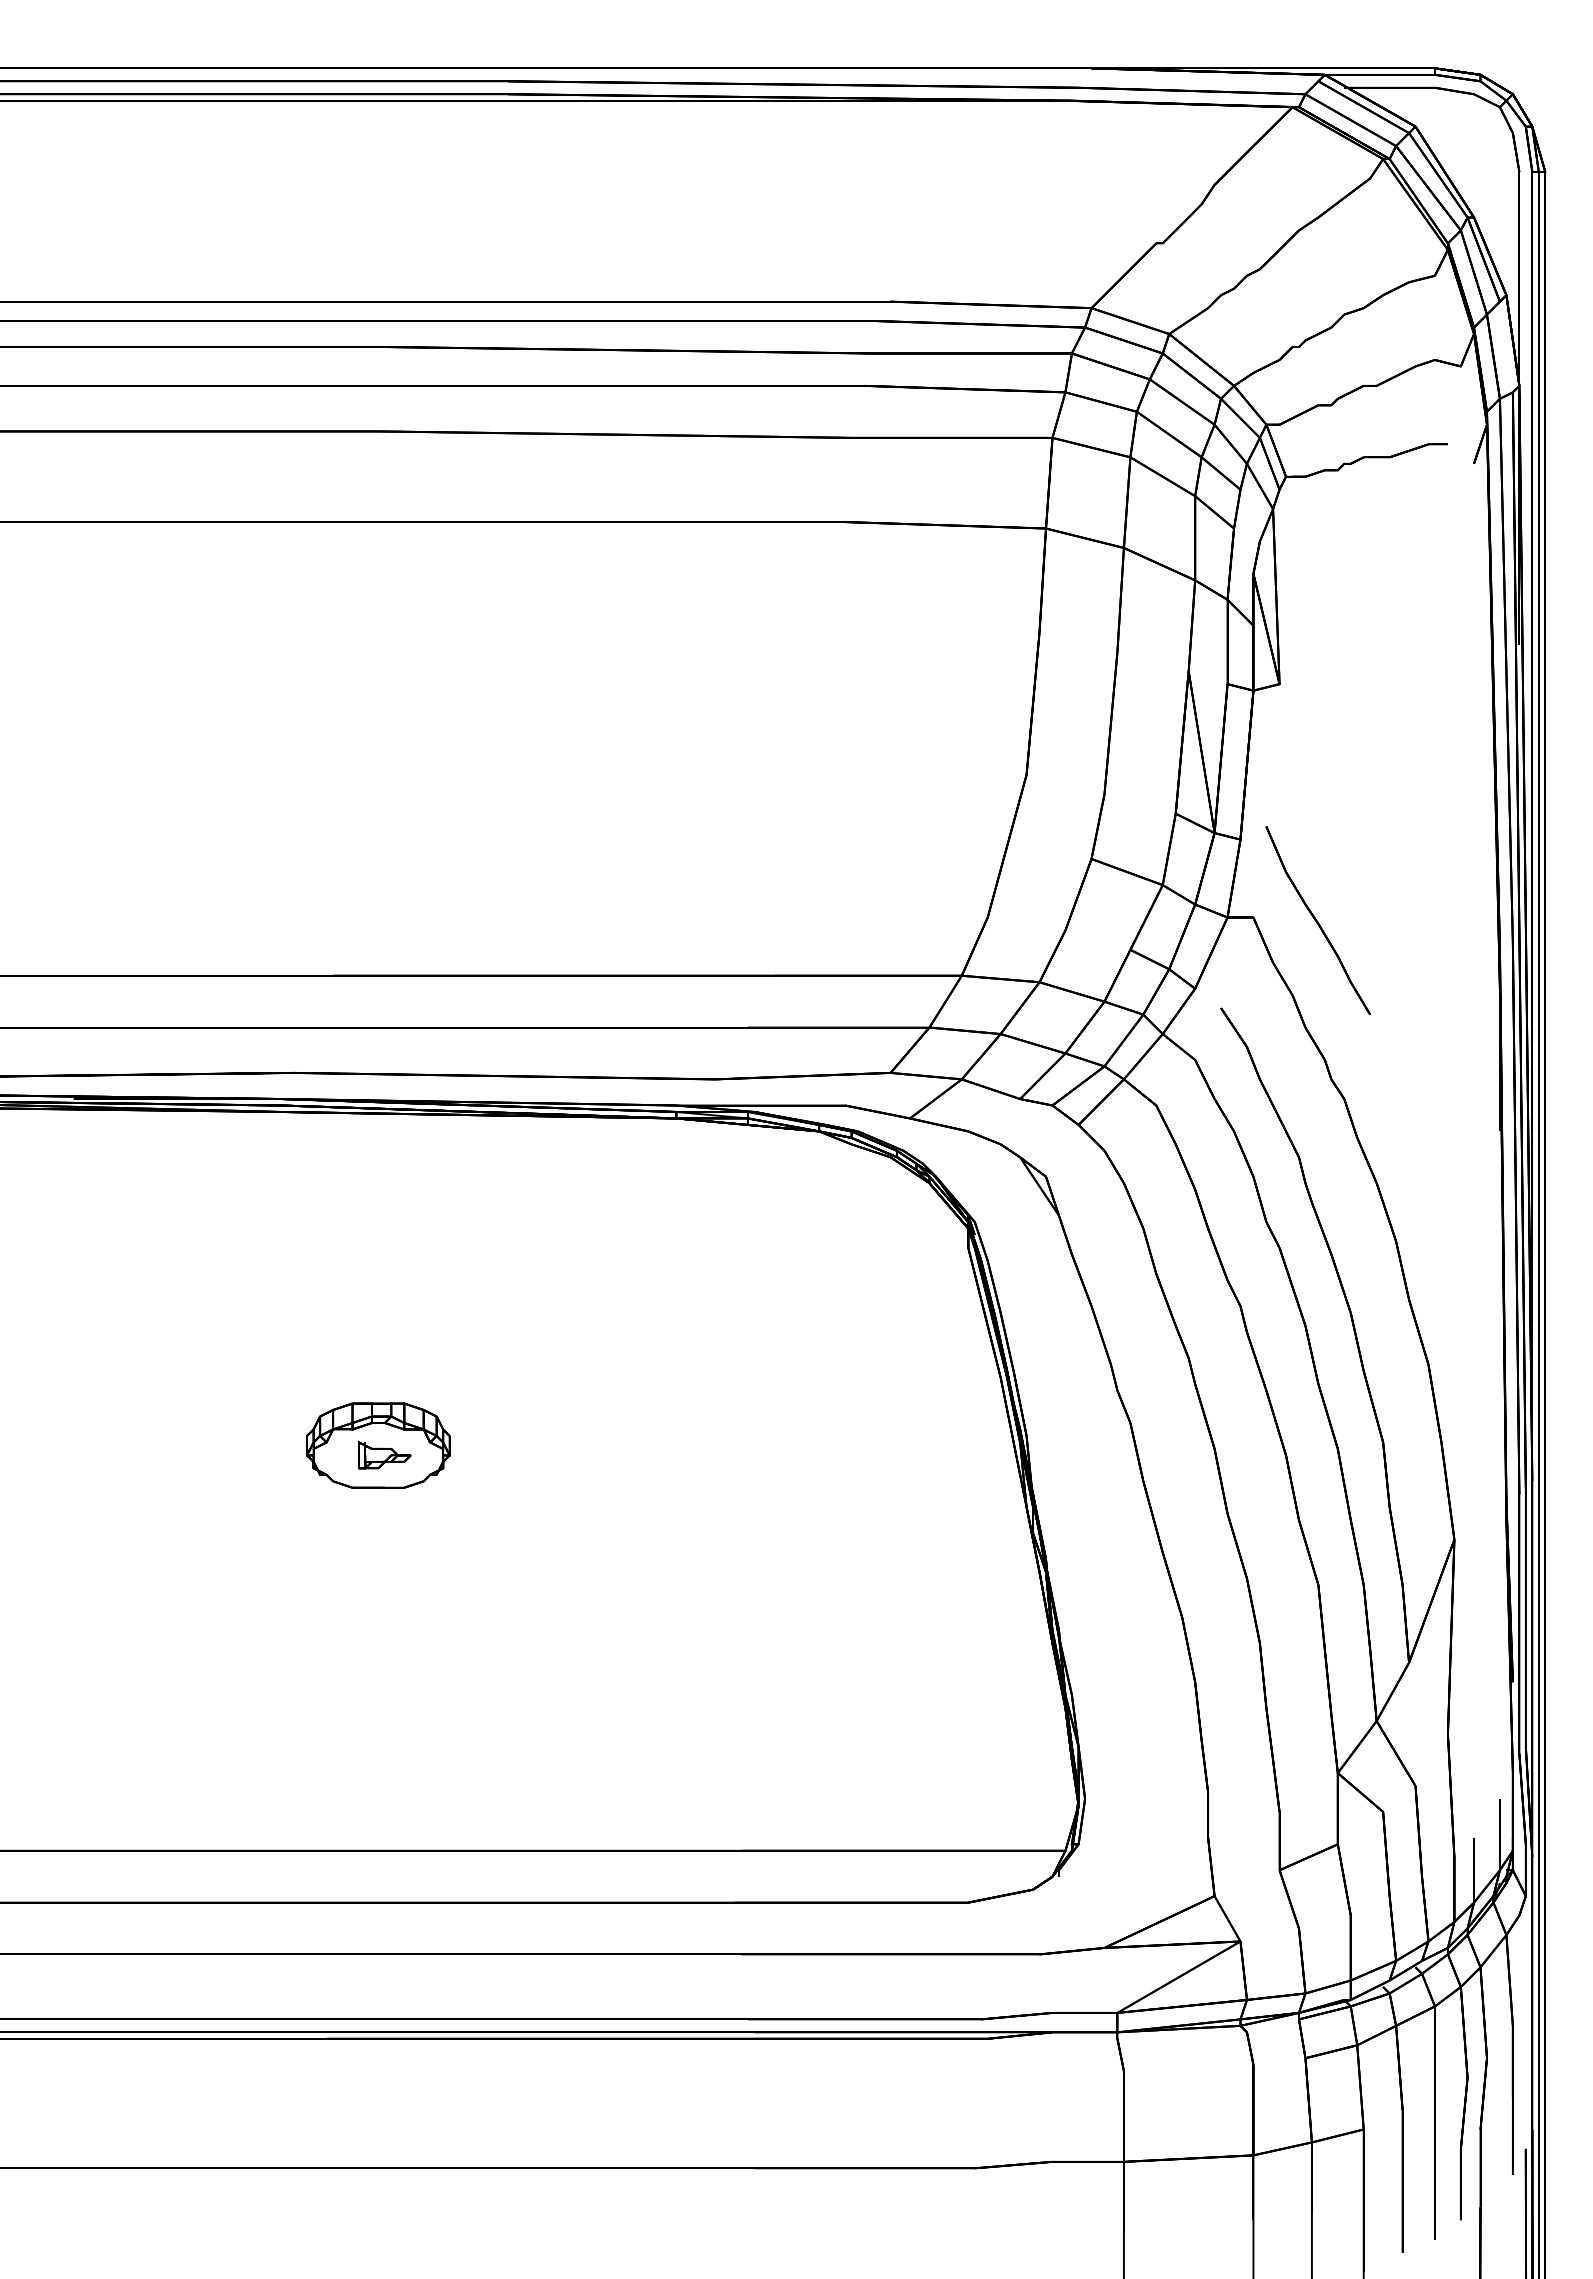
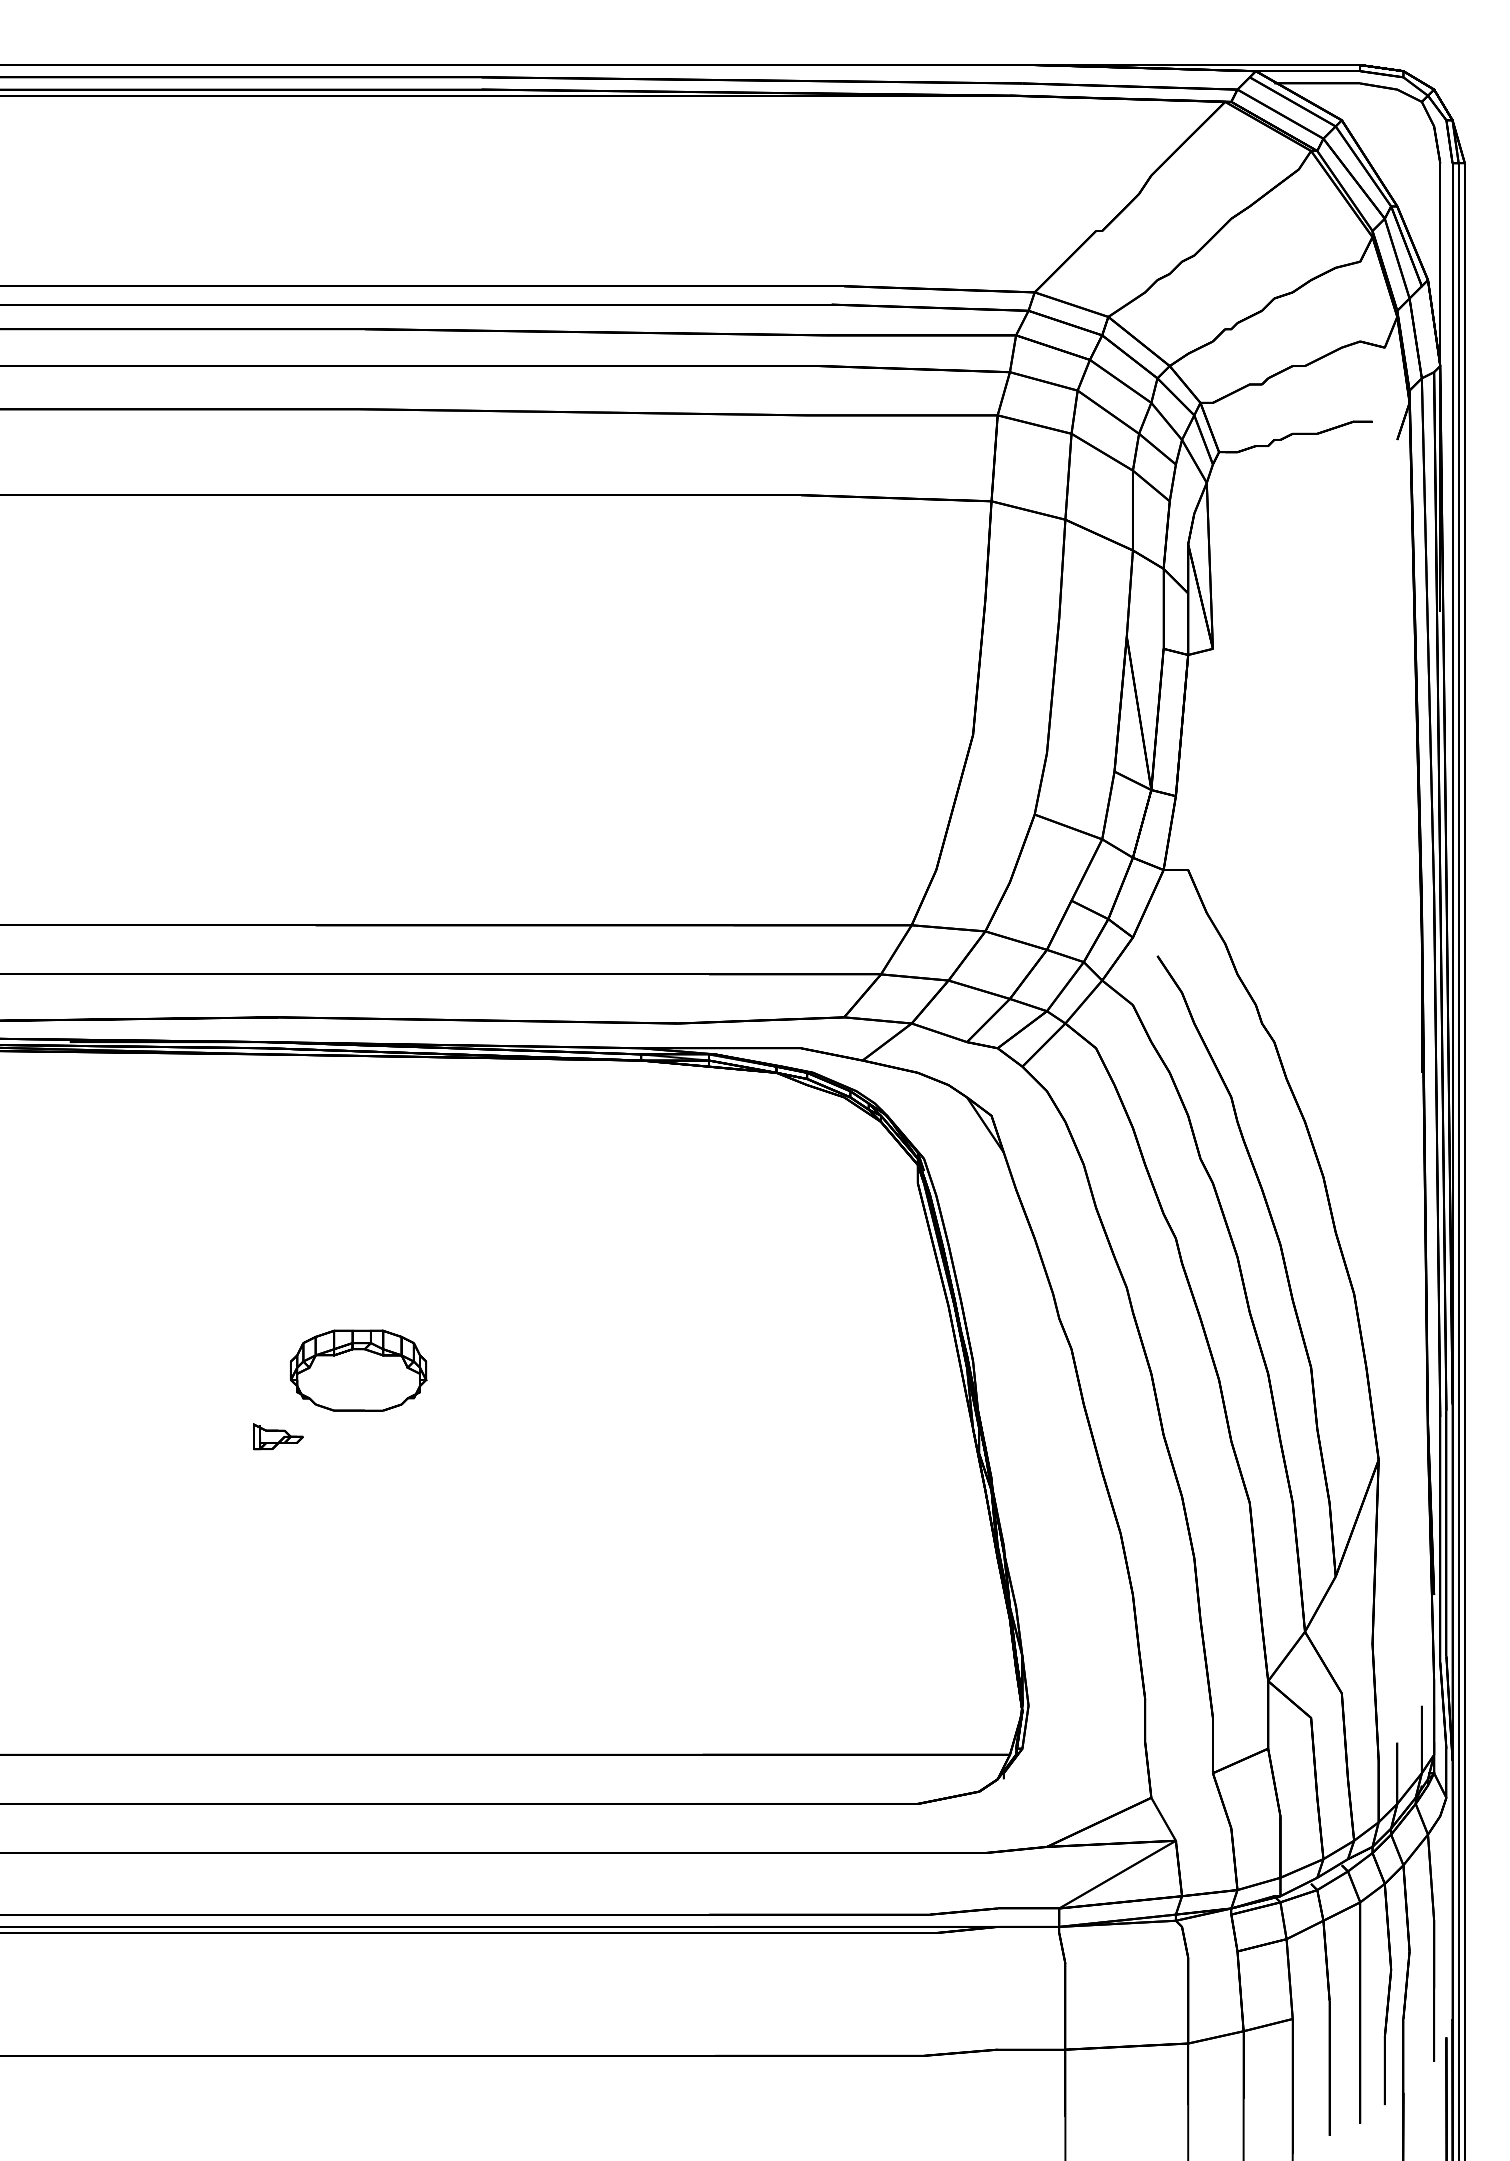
part: (1317, 920) -> (1248, 872), removed
part: (384, 1455) -> (278, 1436), moved

